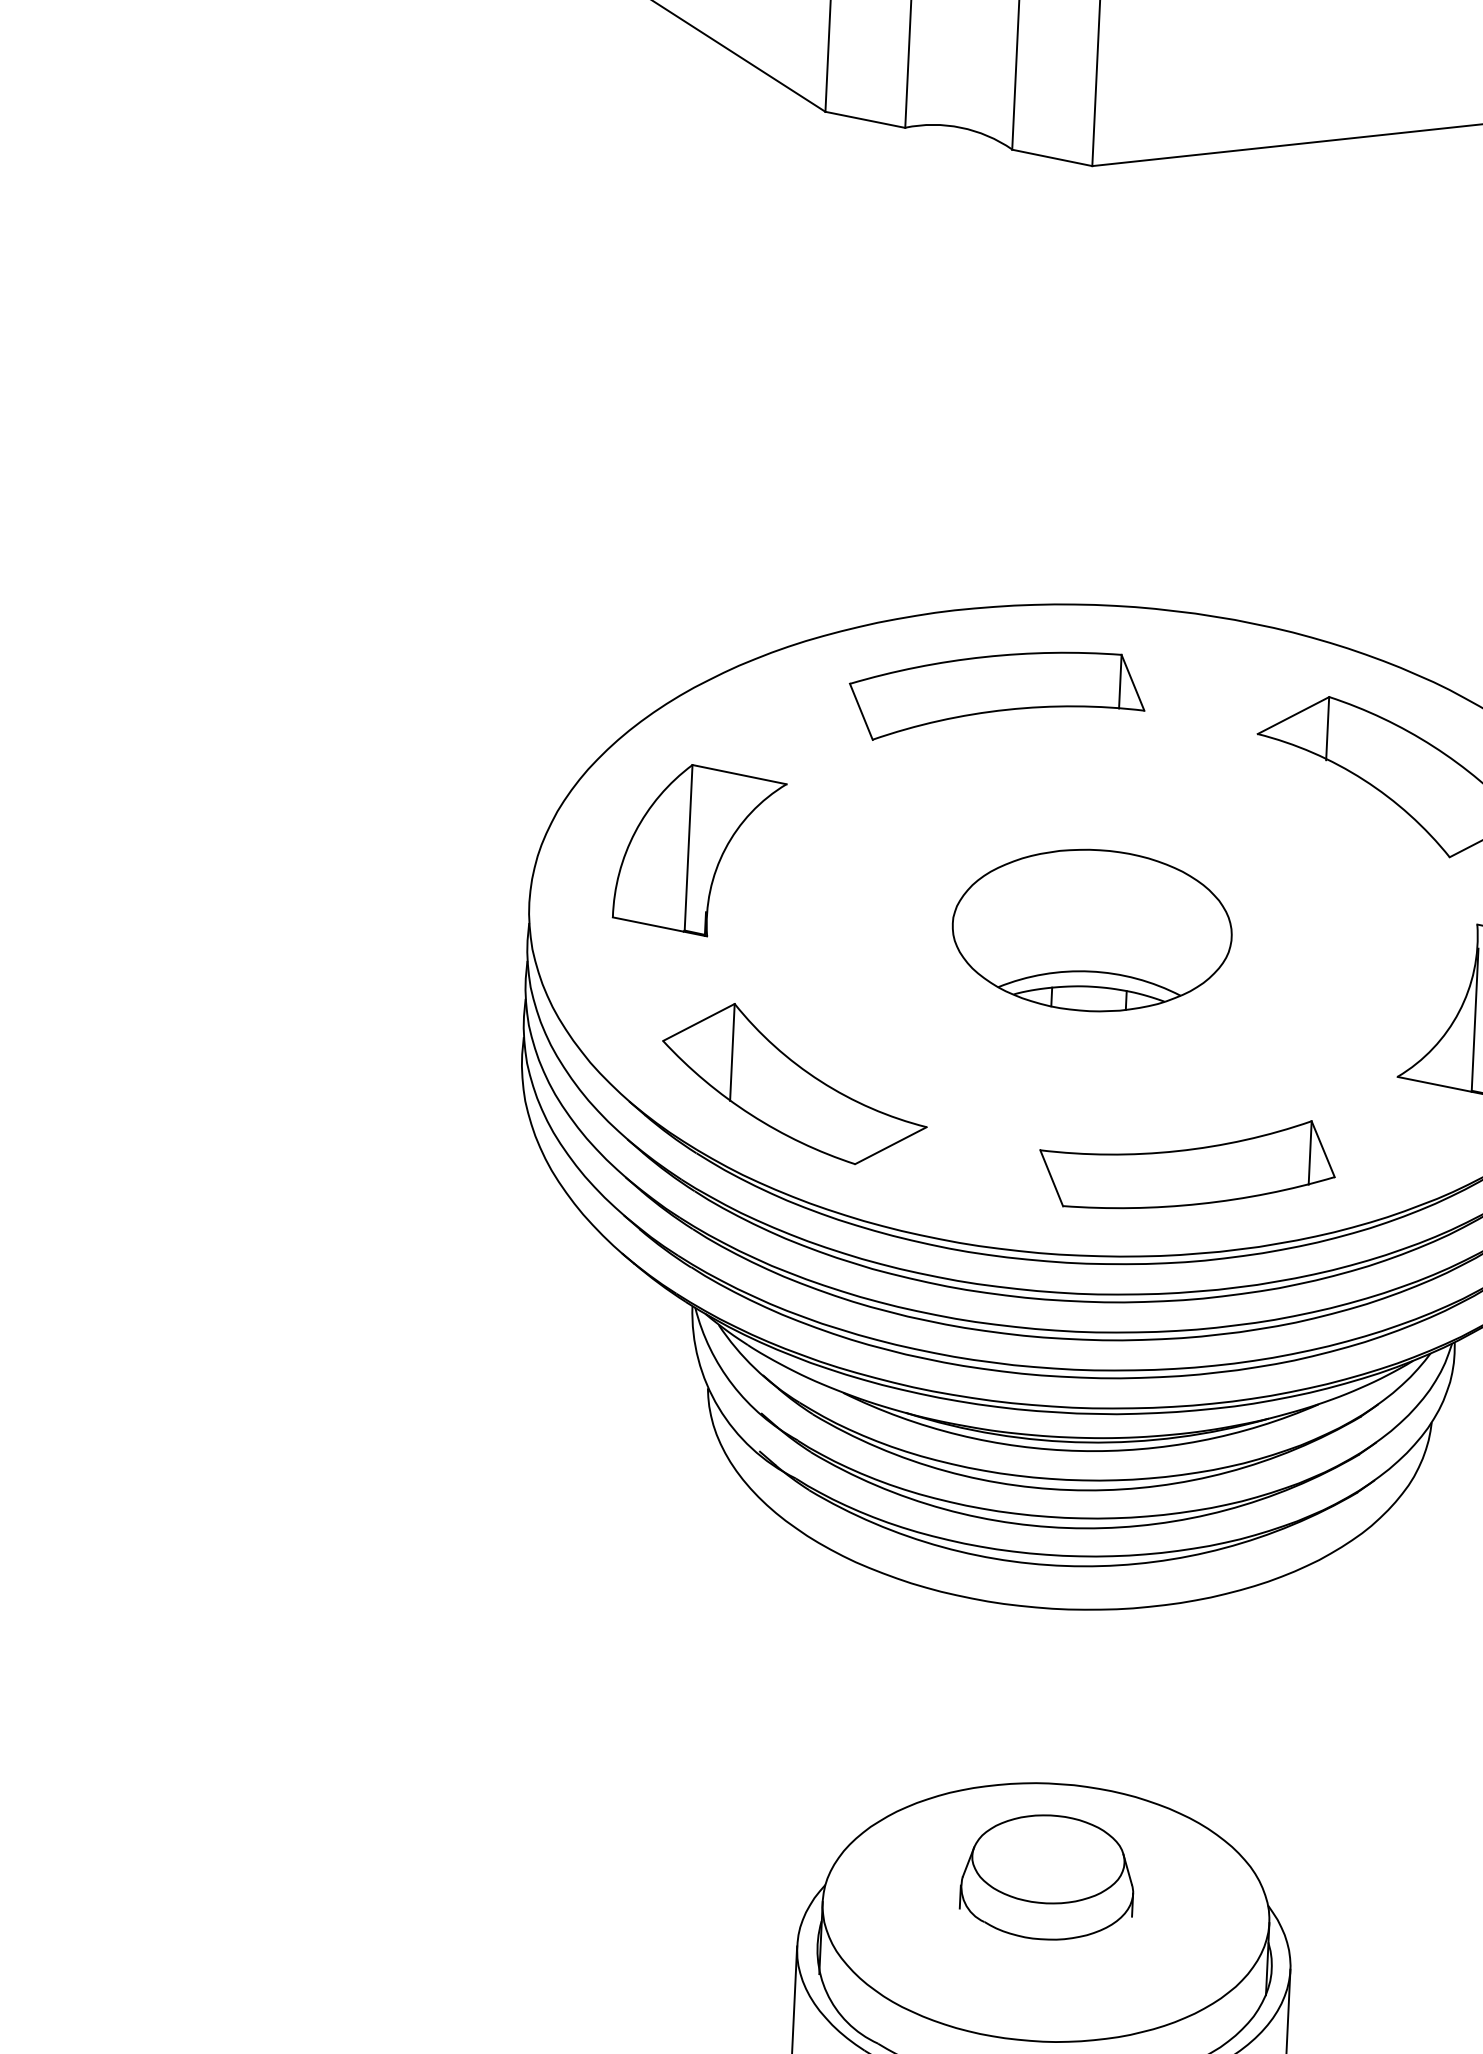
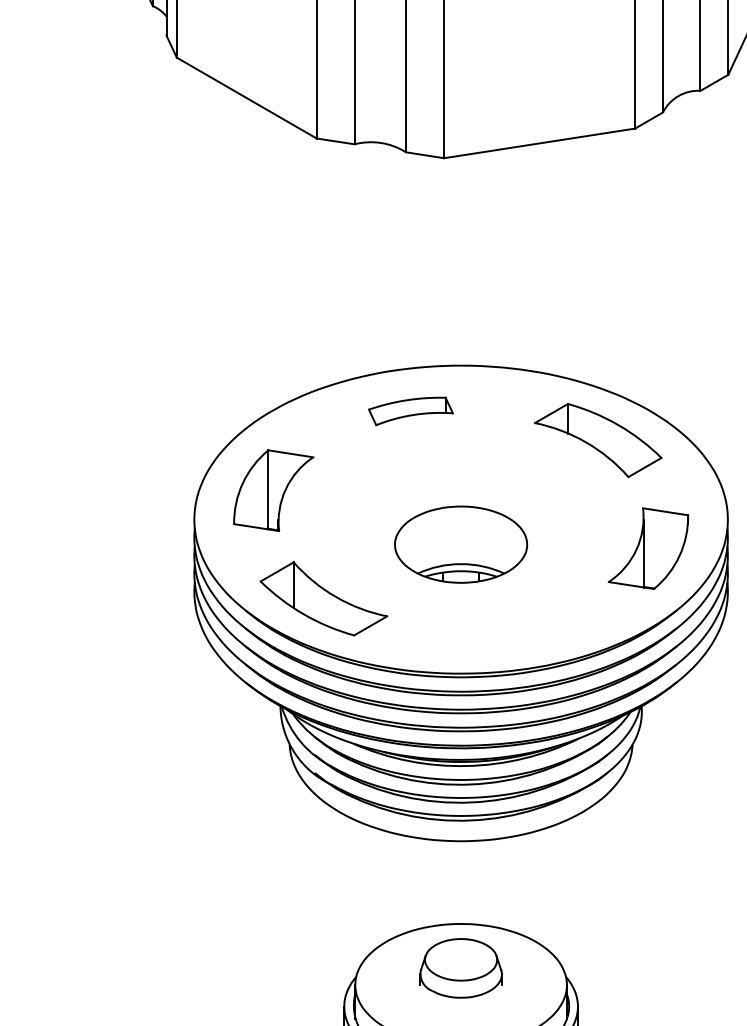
part: (996, 697) -> (410, 411), size x0.6
part: (1093, 930) -> (461, 544), moved
part: (1187, 1163) -> (511, 627), removed

